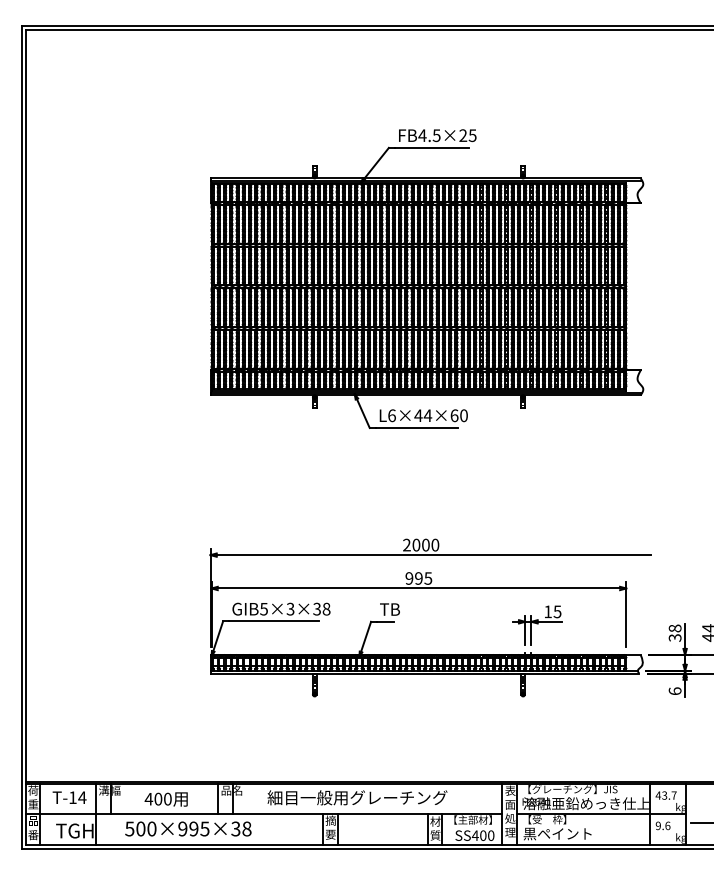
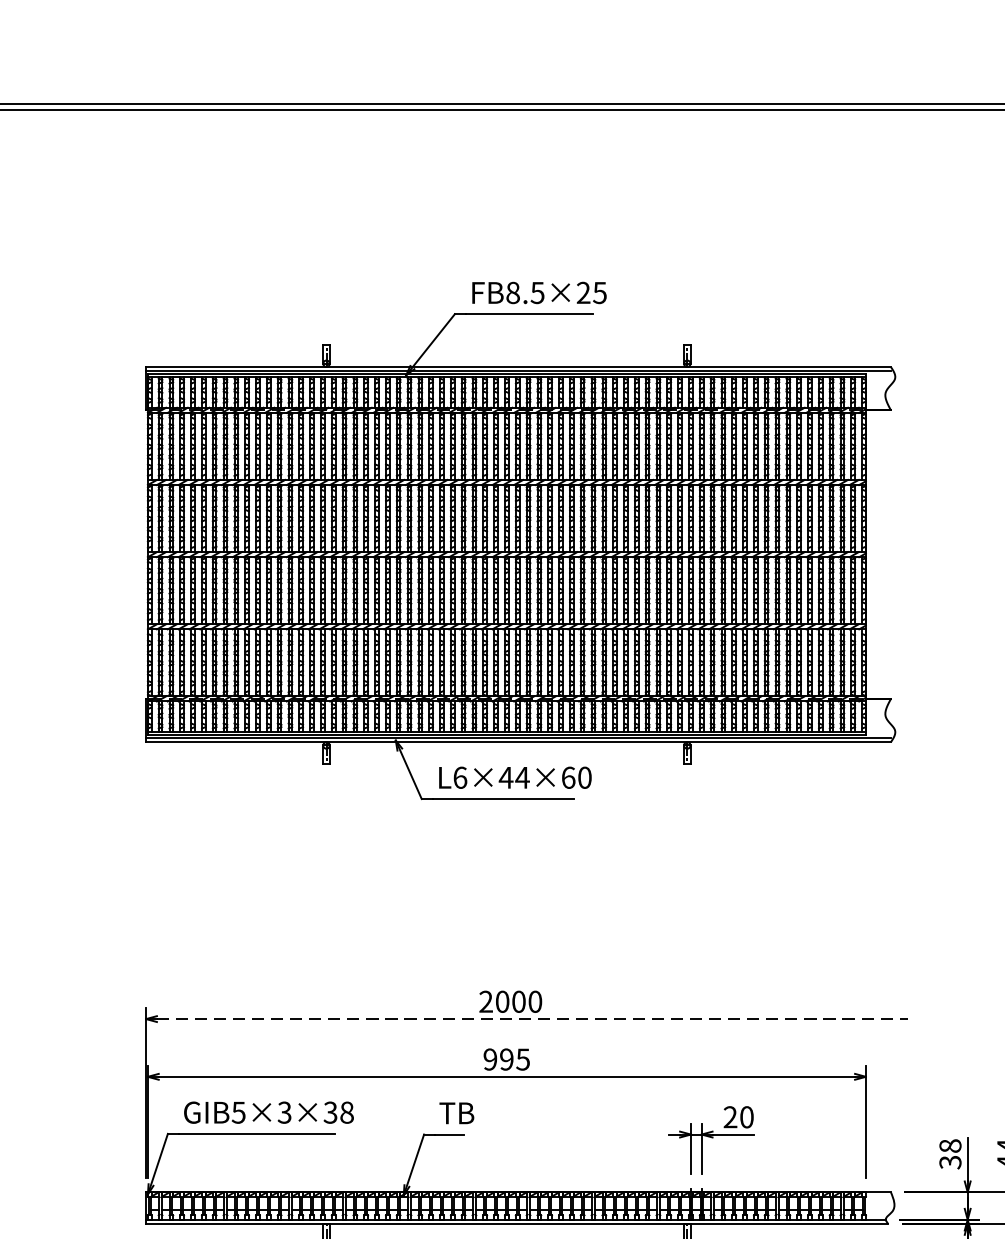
text: (422, 135) -> (513, 292), FB4.5×25 -> FB8.5×25
line: (434, 555) -> (533, 1019), solid -> dashed
text: (552, 611) -> (738, 1116), 15 -> 20

